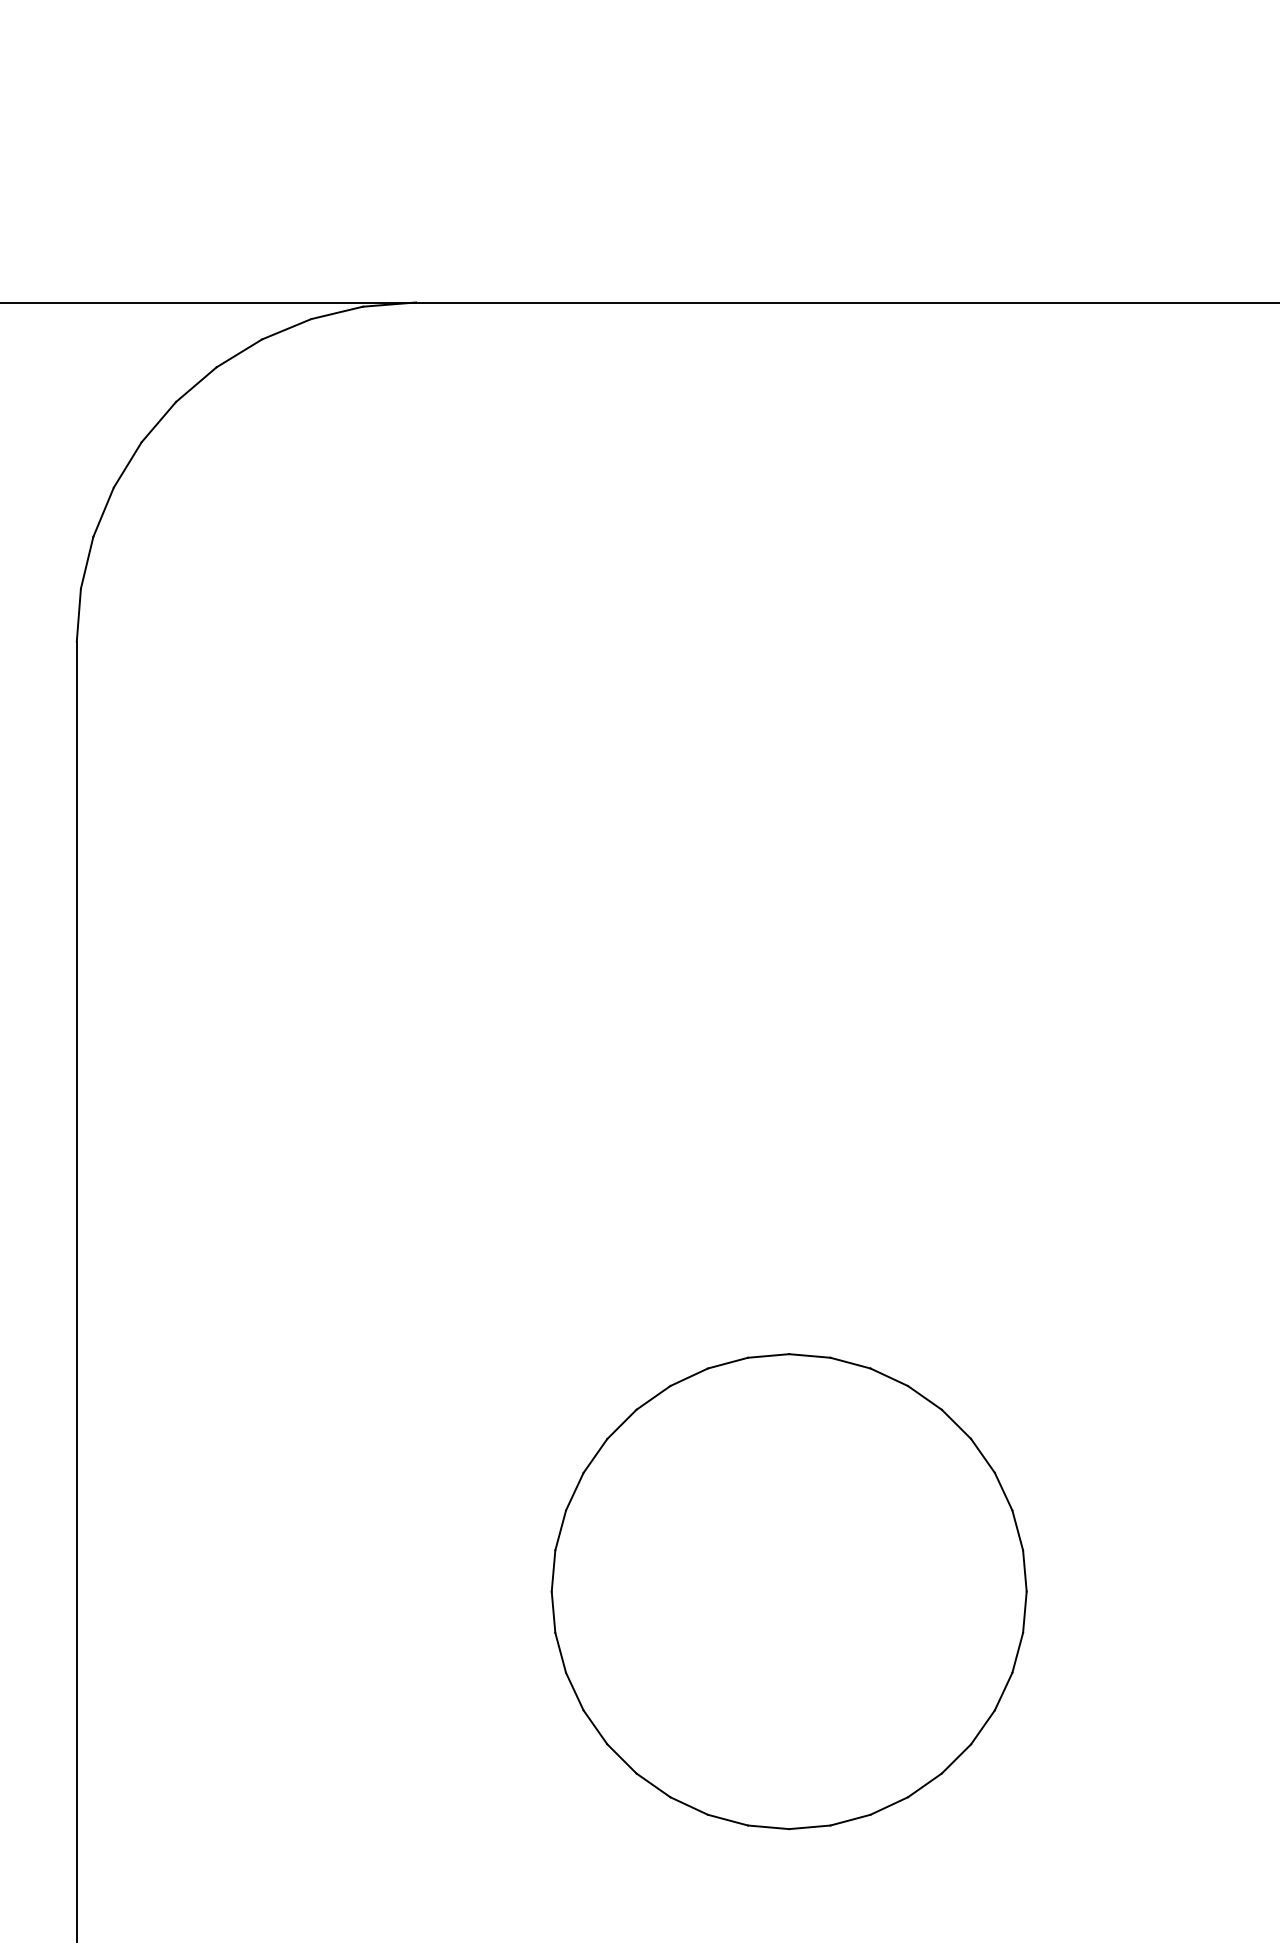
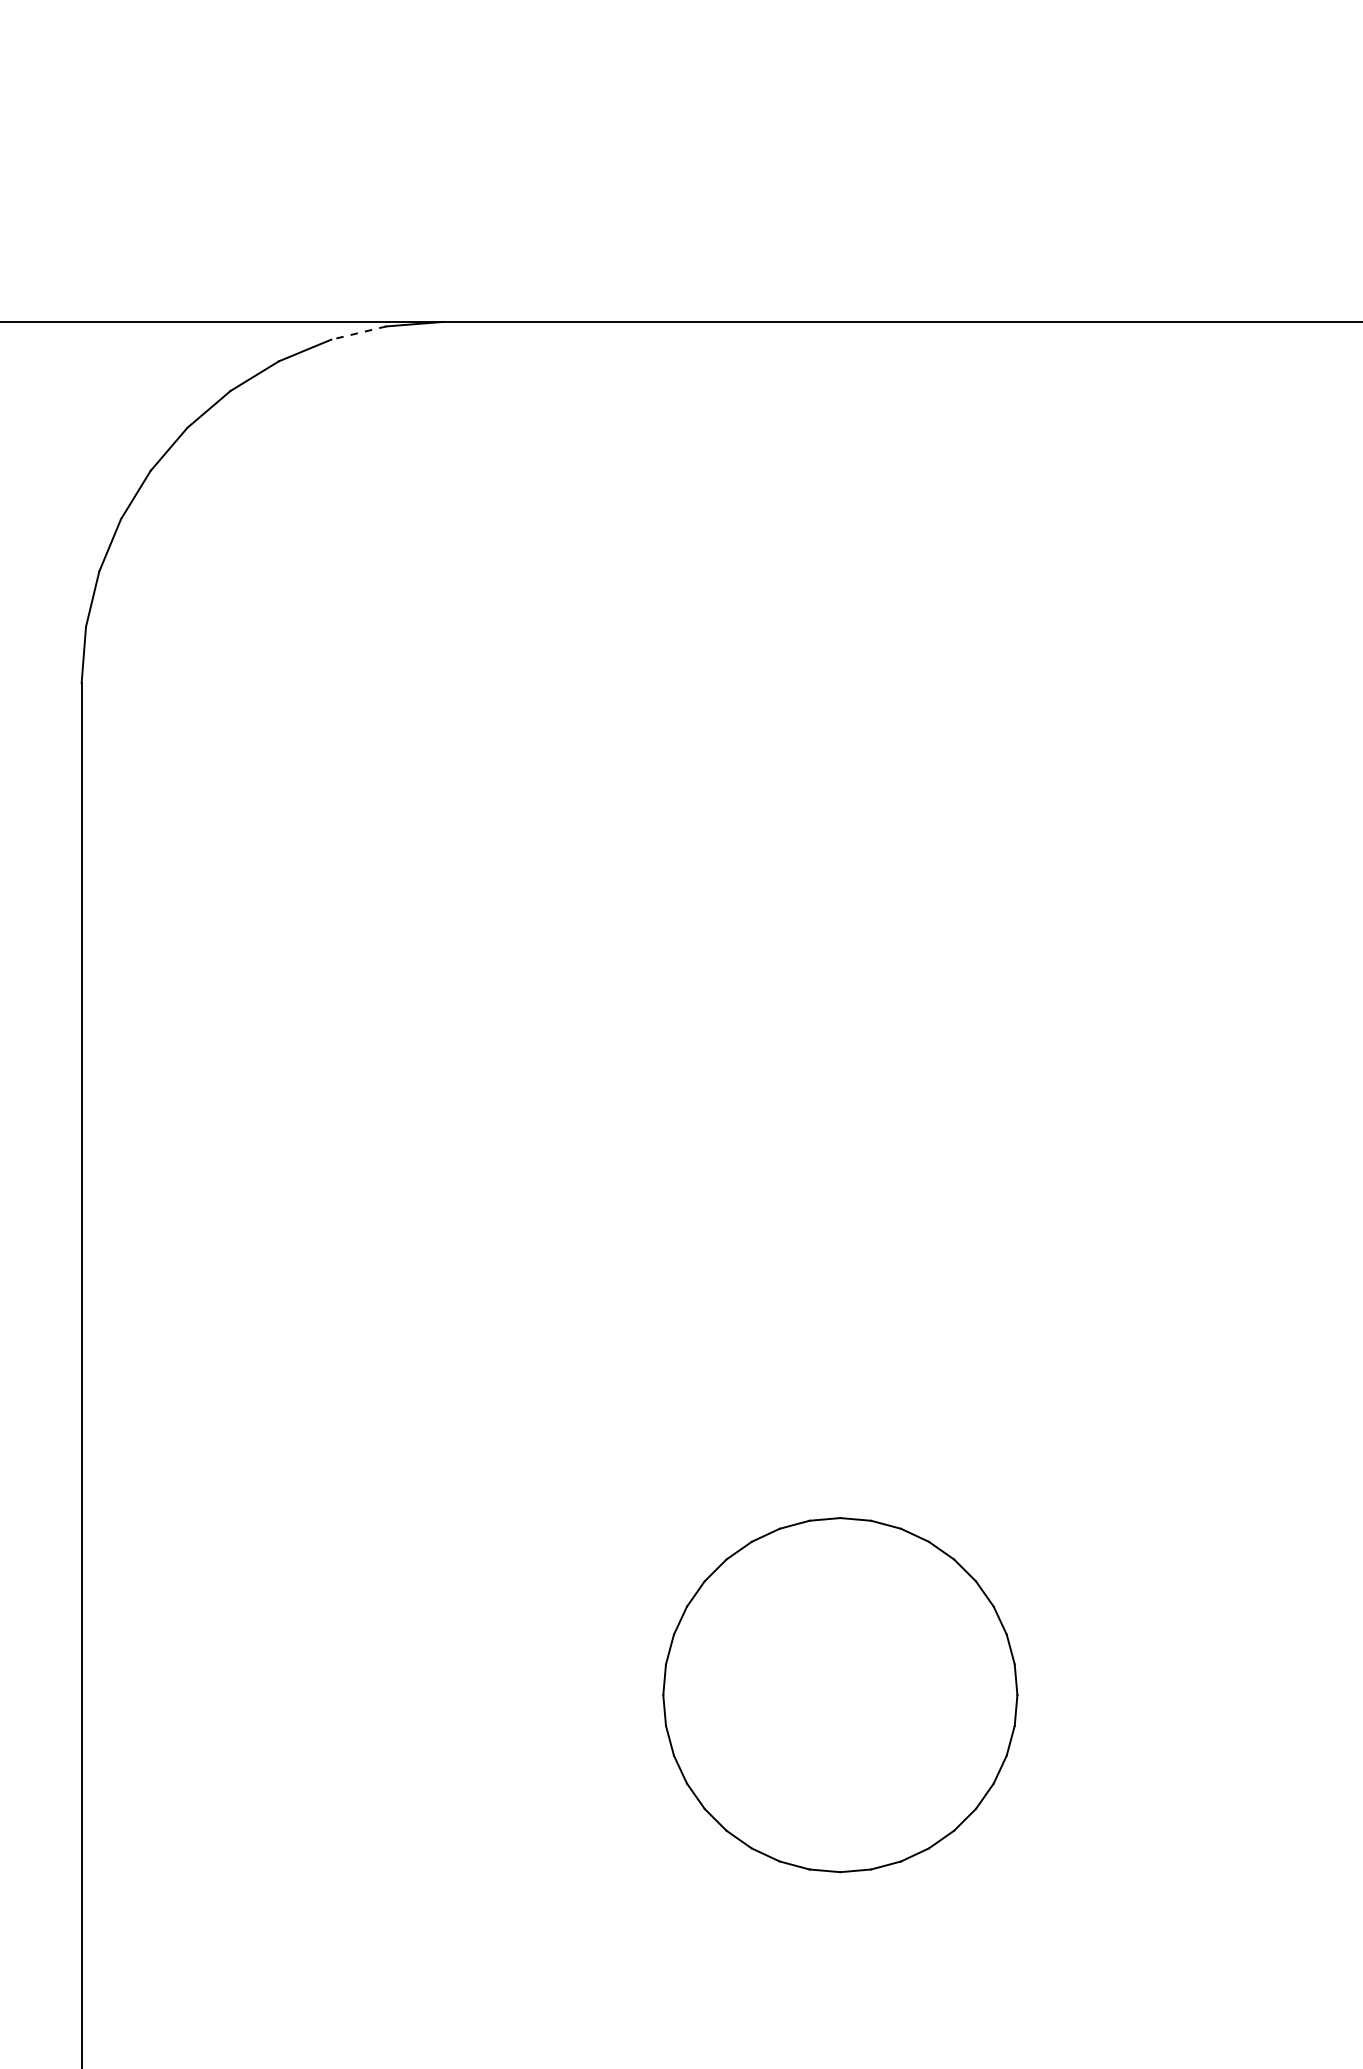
line: (337, 312) -> (359, 332), solid -> dashed
part: (788, 1591) -> (839, 1694), size x0.7

